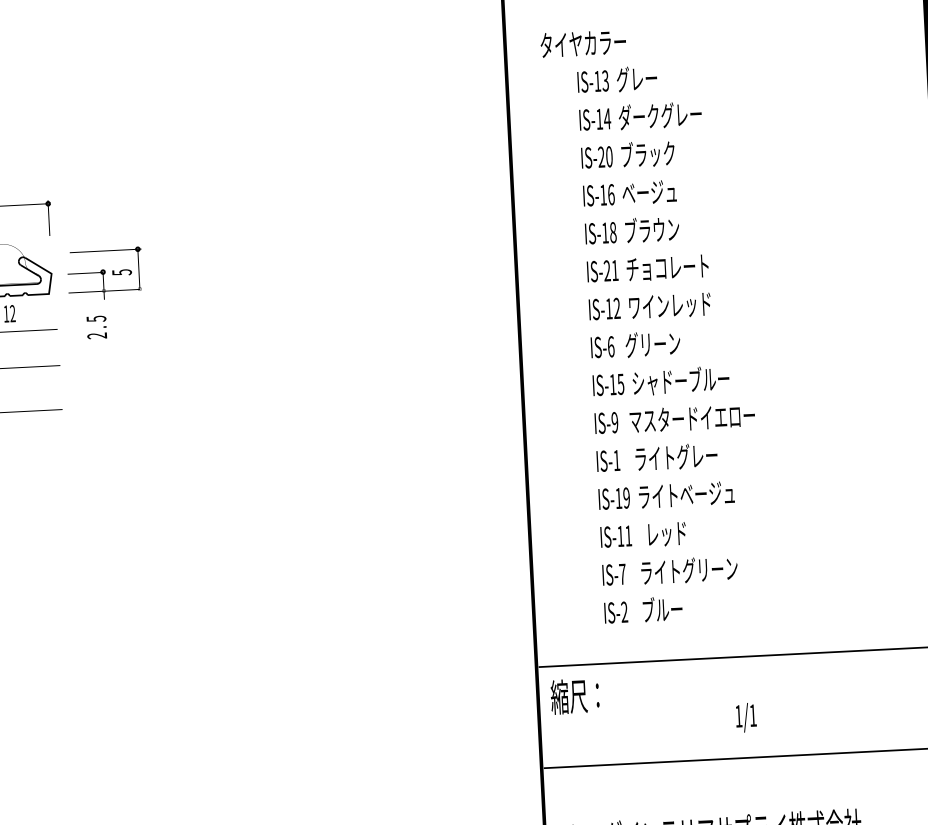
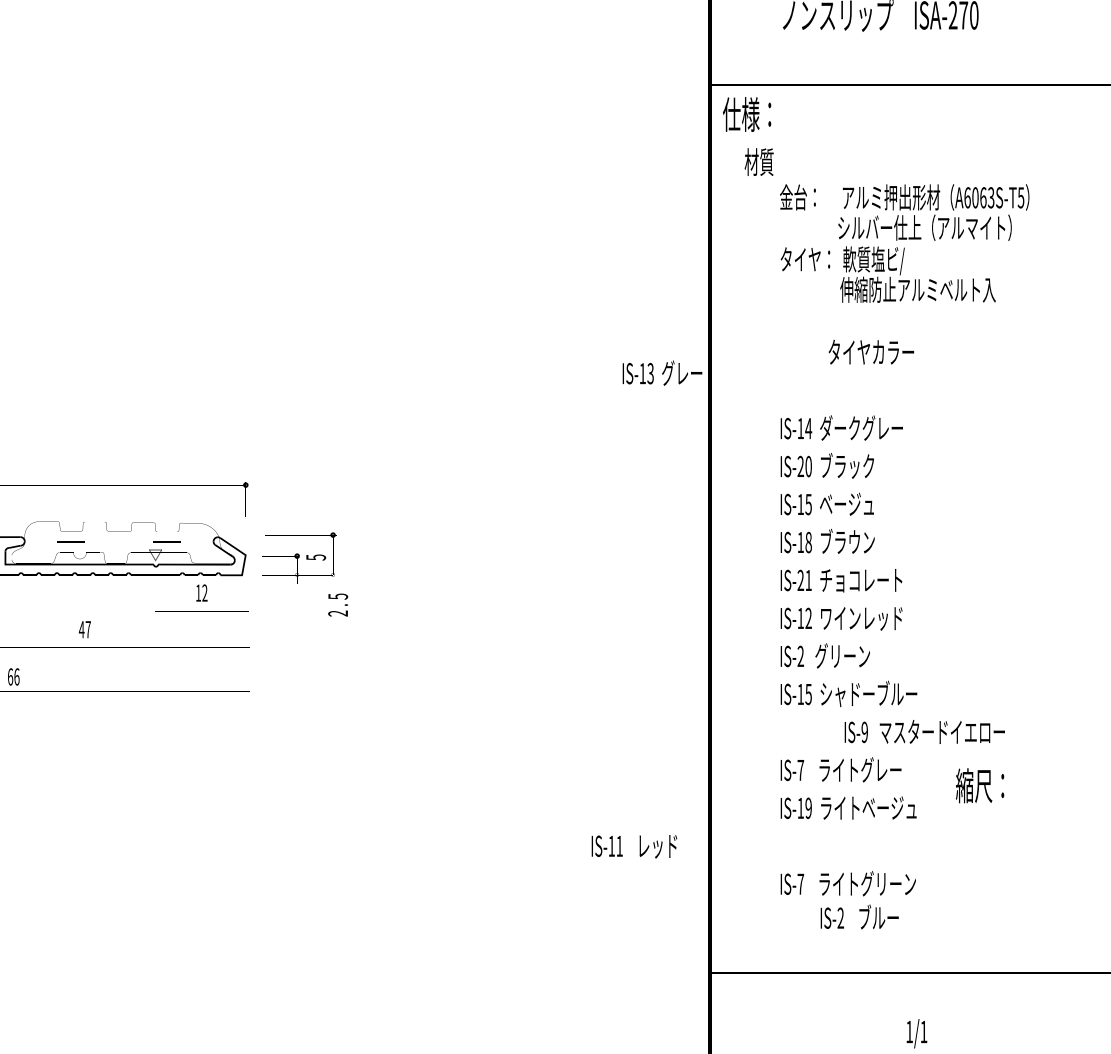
text: (582, 42) -> (870, 351), moved
text: (617, 79) -> (662, 372), moved
text: (611, 194) -> (808, 504), IS-16 -> IS-15
text: (97, 326) -> (338, 604), moved
text: (610, 346) -> (800, 656), IS-6 -> IS-2
text: (674, 418) -> (924, 731), moved
text: (616, 460) -> (800, 770), IS-1 -> IS-7
text: (643, 535) -> (634, 846), moved
text: (643, 609) -> (859, 916), moved
text: (575, 696) -> (980, 785), moved

